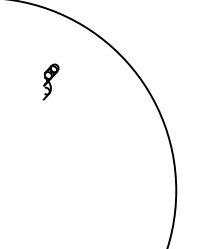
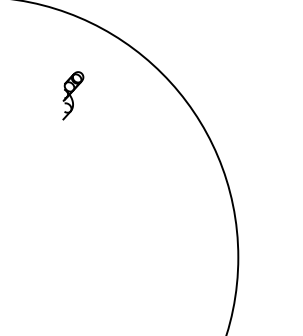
part: (50, 81) -> (72, 95), moved

